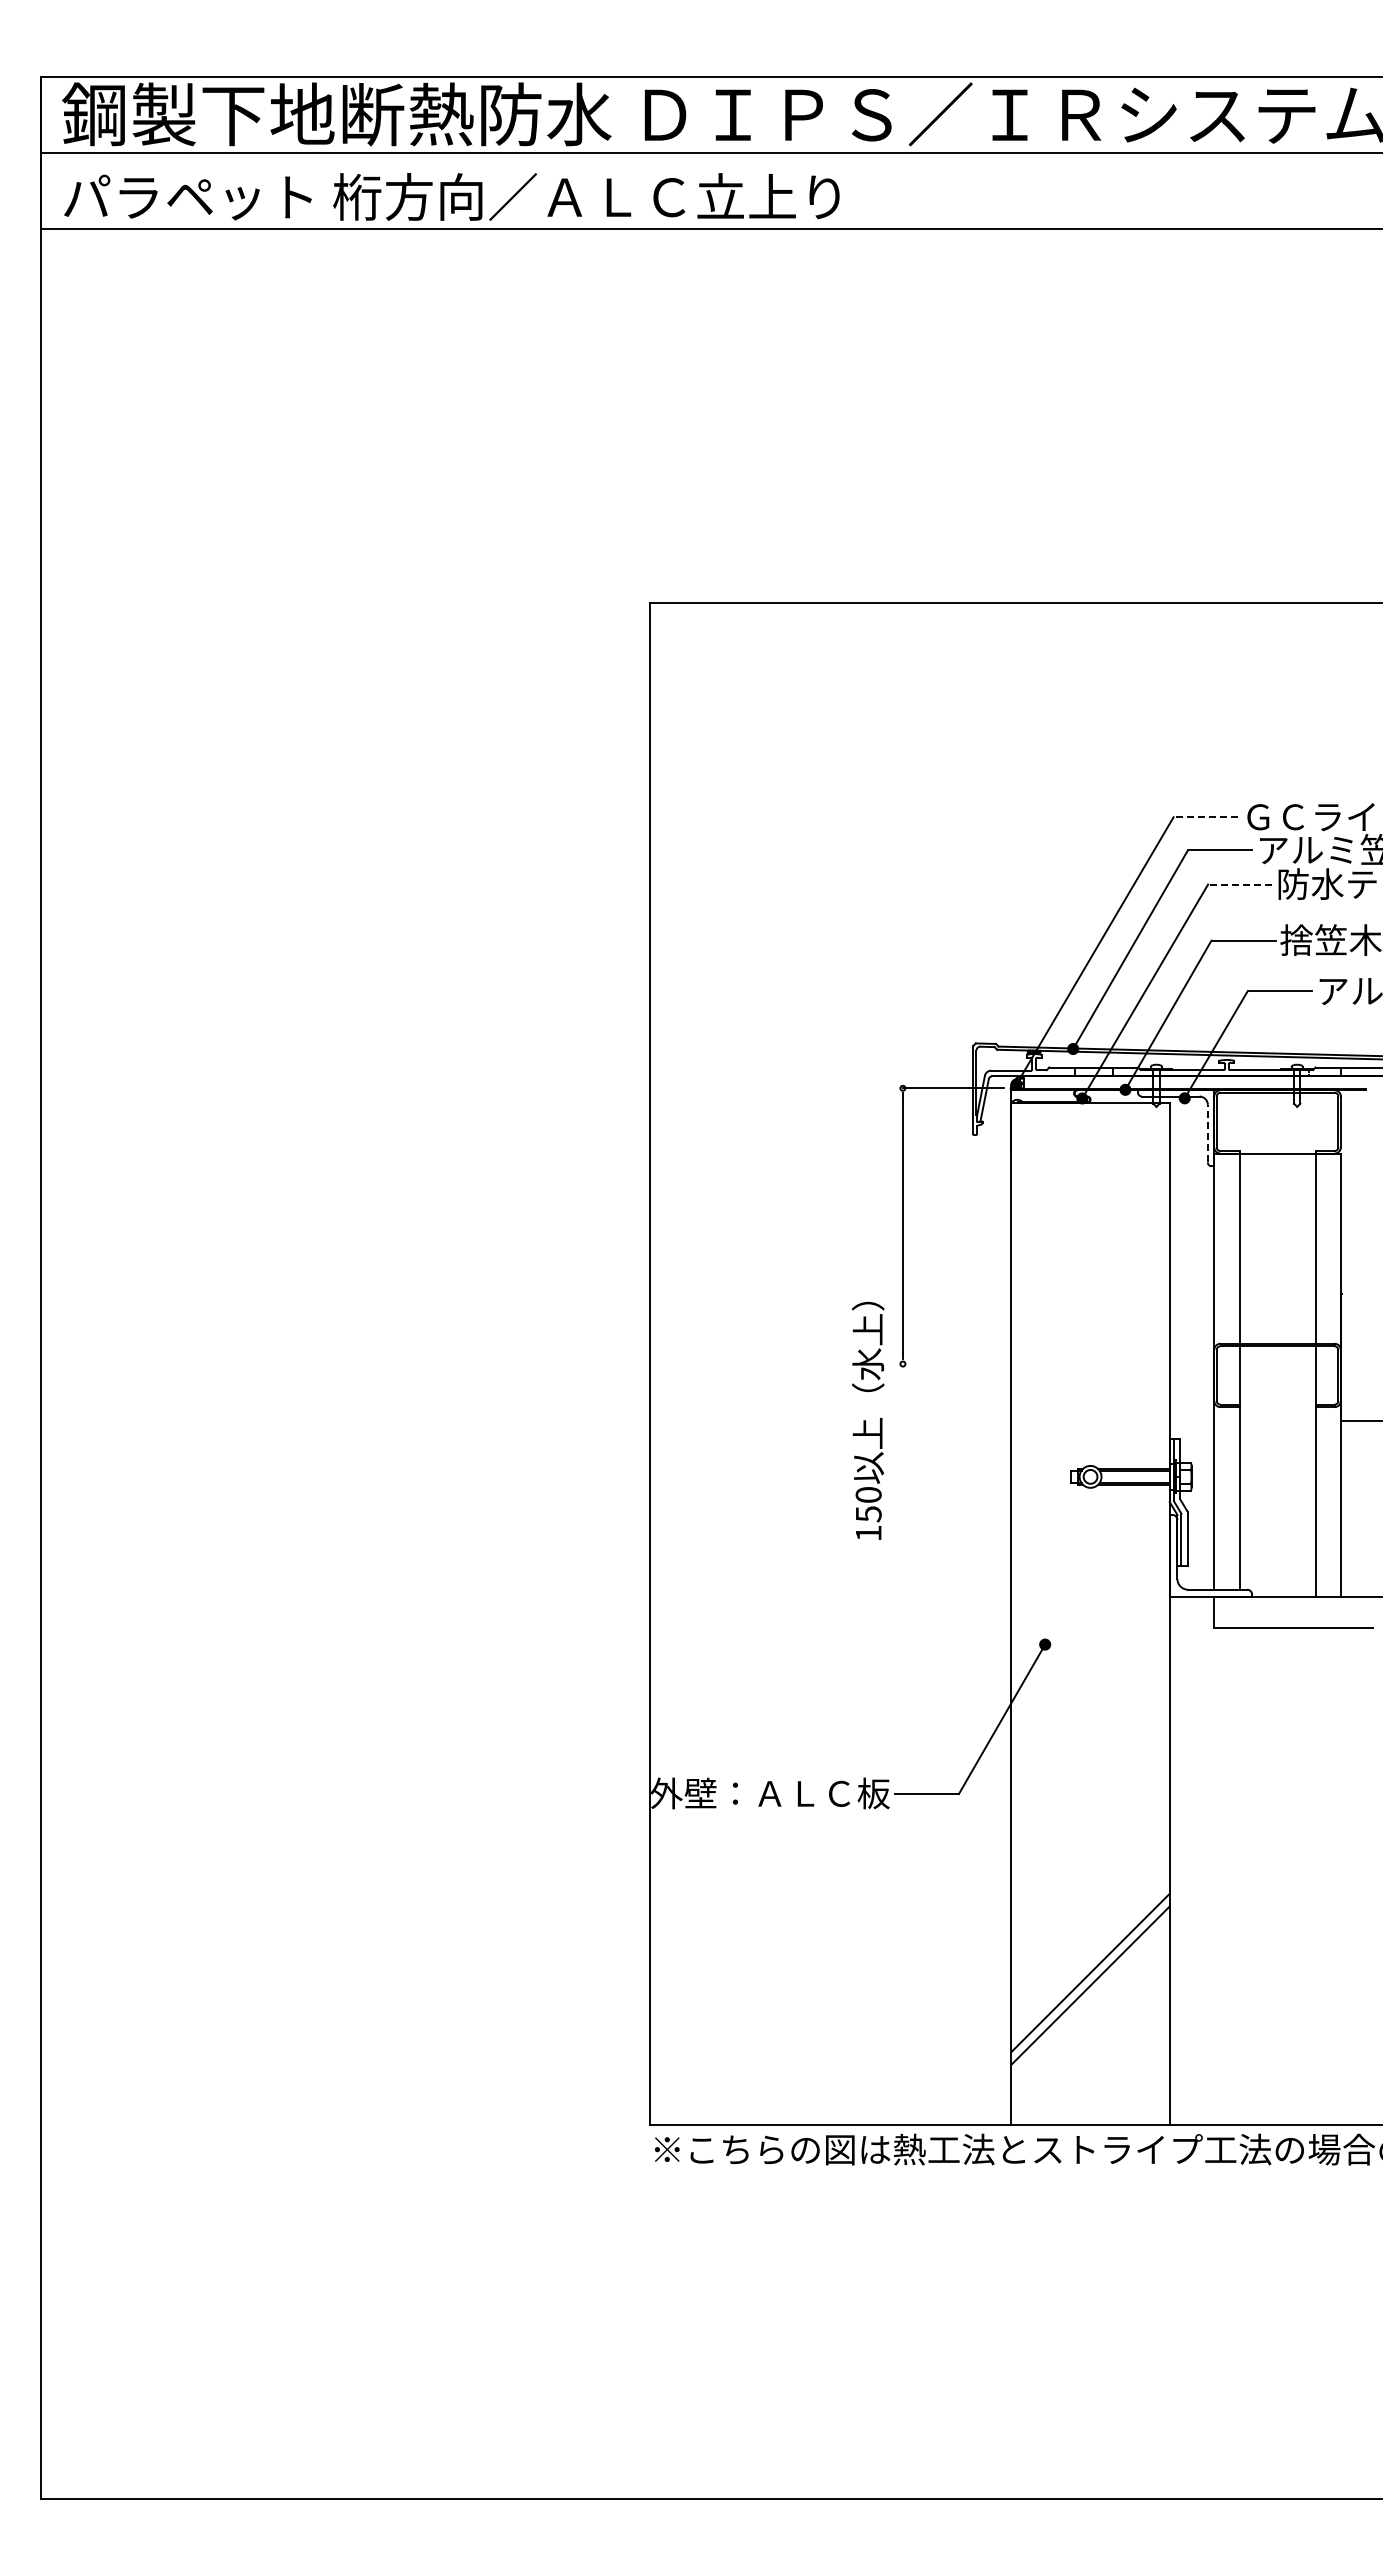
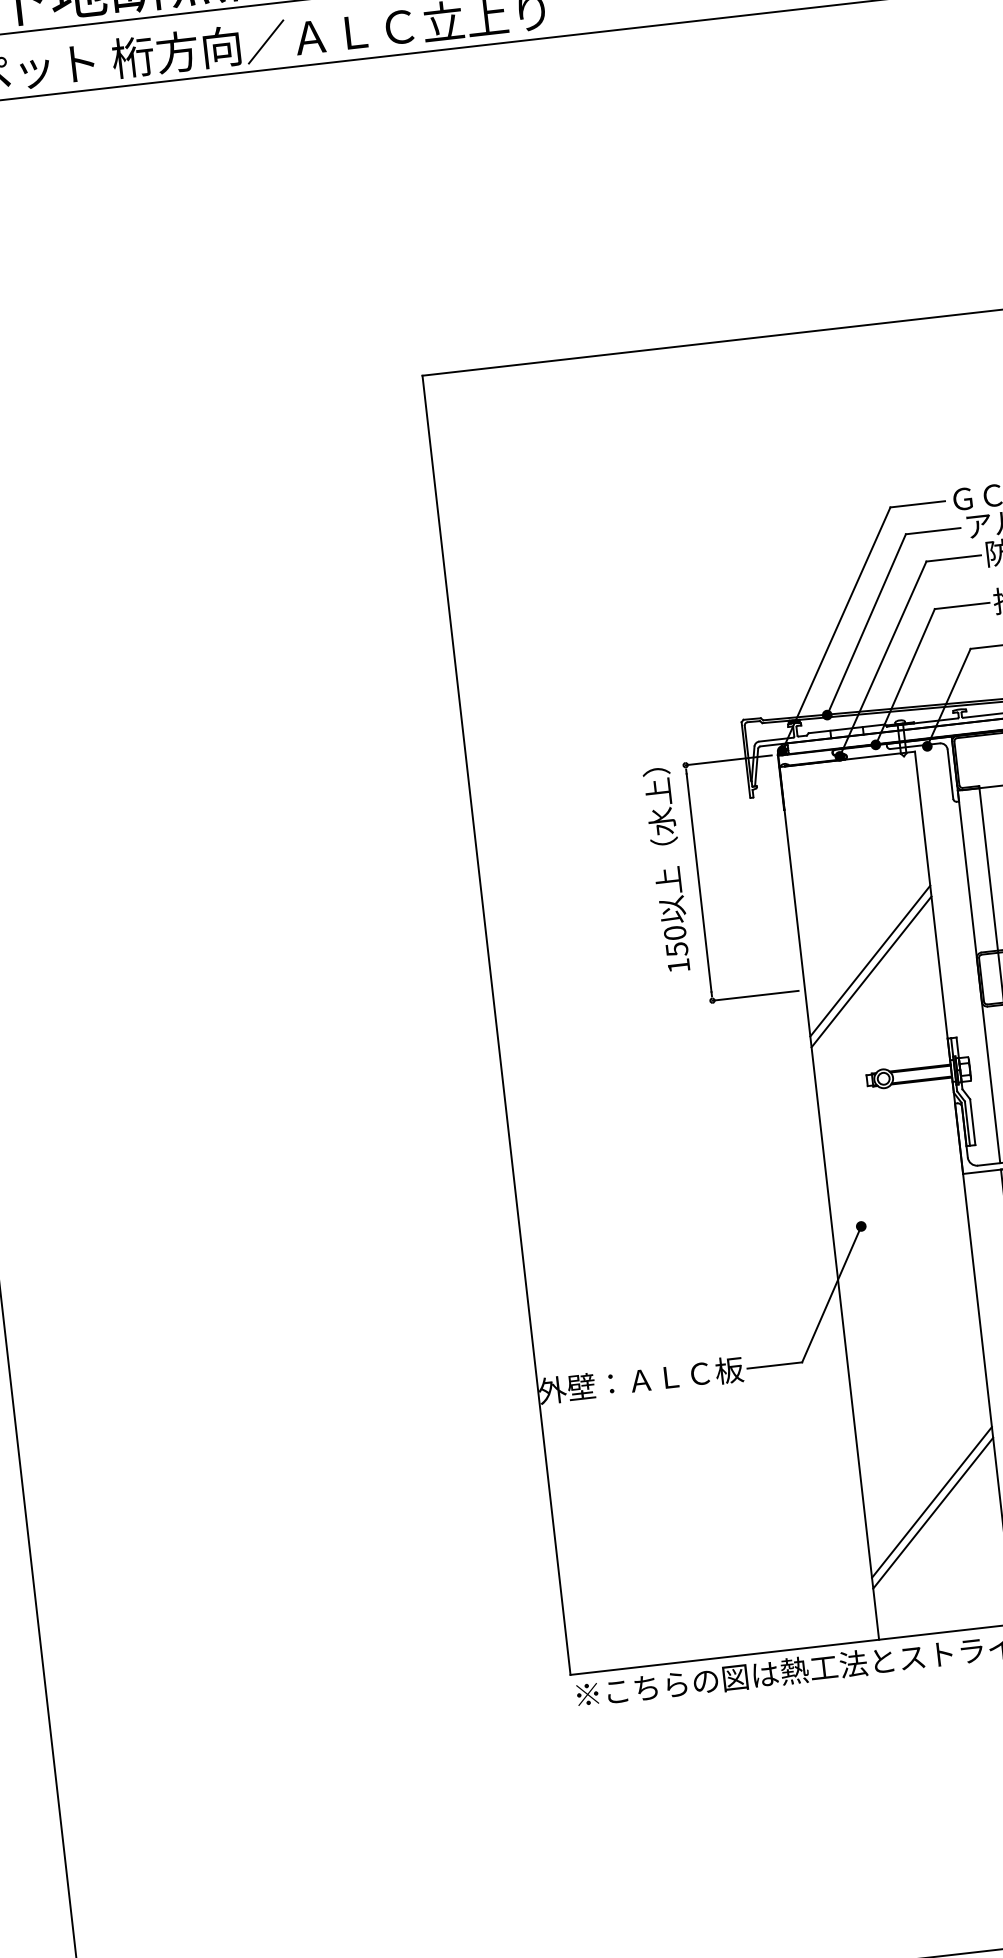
line: (1205, 817) -> (917, 504), dashed -> solid
line: (1240, 884) -> (954, 558), dashed -> solid
line: (1207, 1133) -> (950, 774), dashed -> solid
line: (1090, 1338) -> (870, 960), added
line: (1090, 1351) -> (871, 971), added
line: (952, 1364) -> (754, 996), added
text: (868, 1420) -> (667, 869), moved

